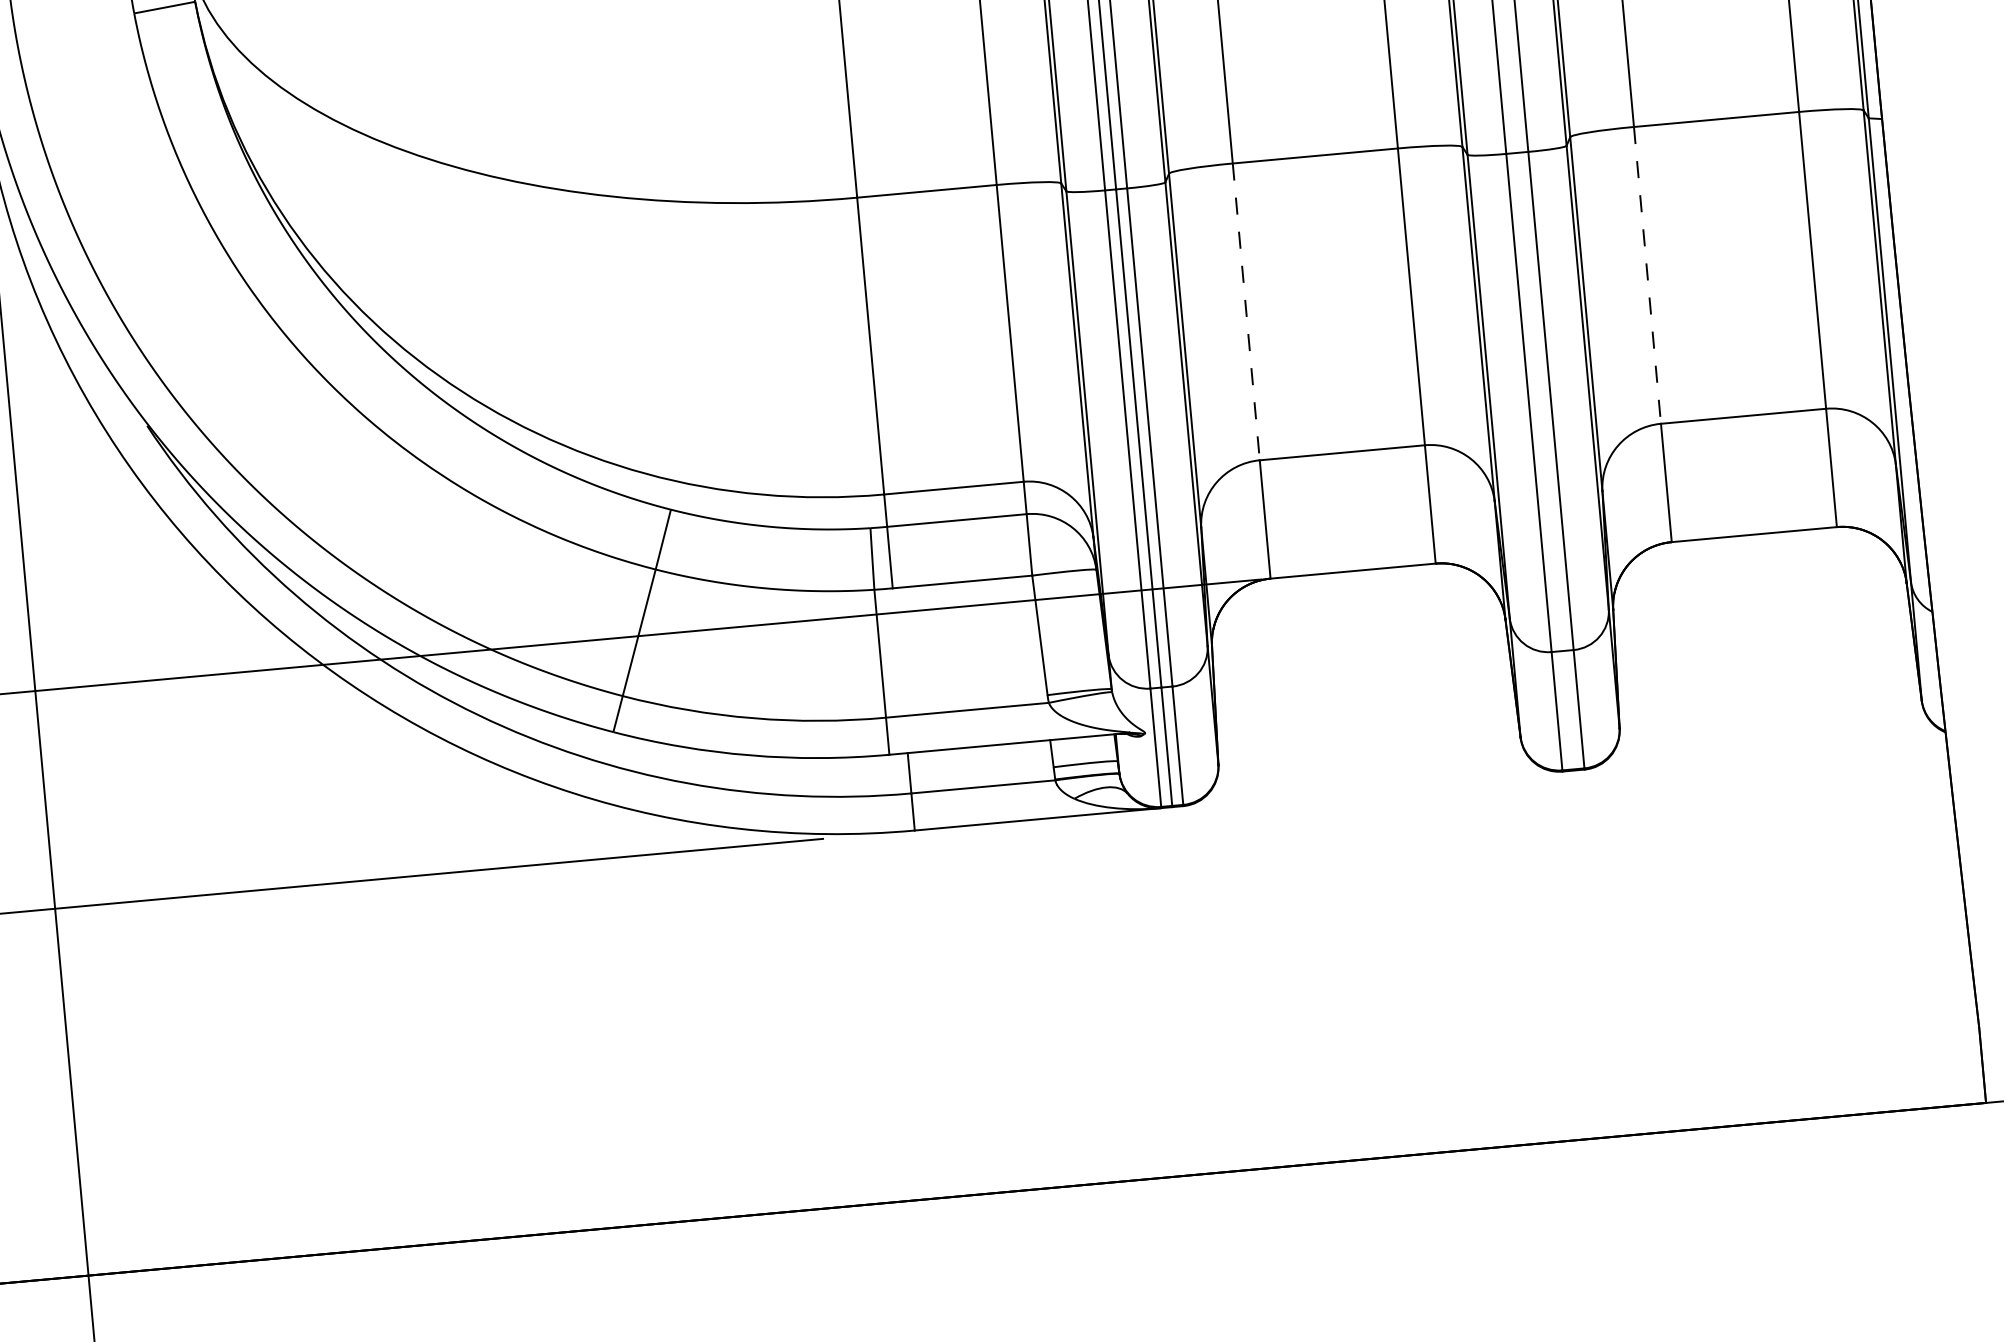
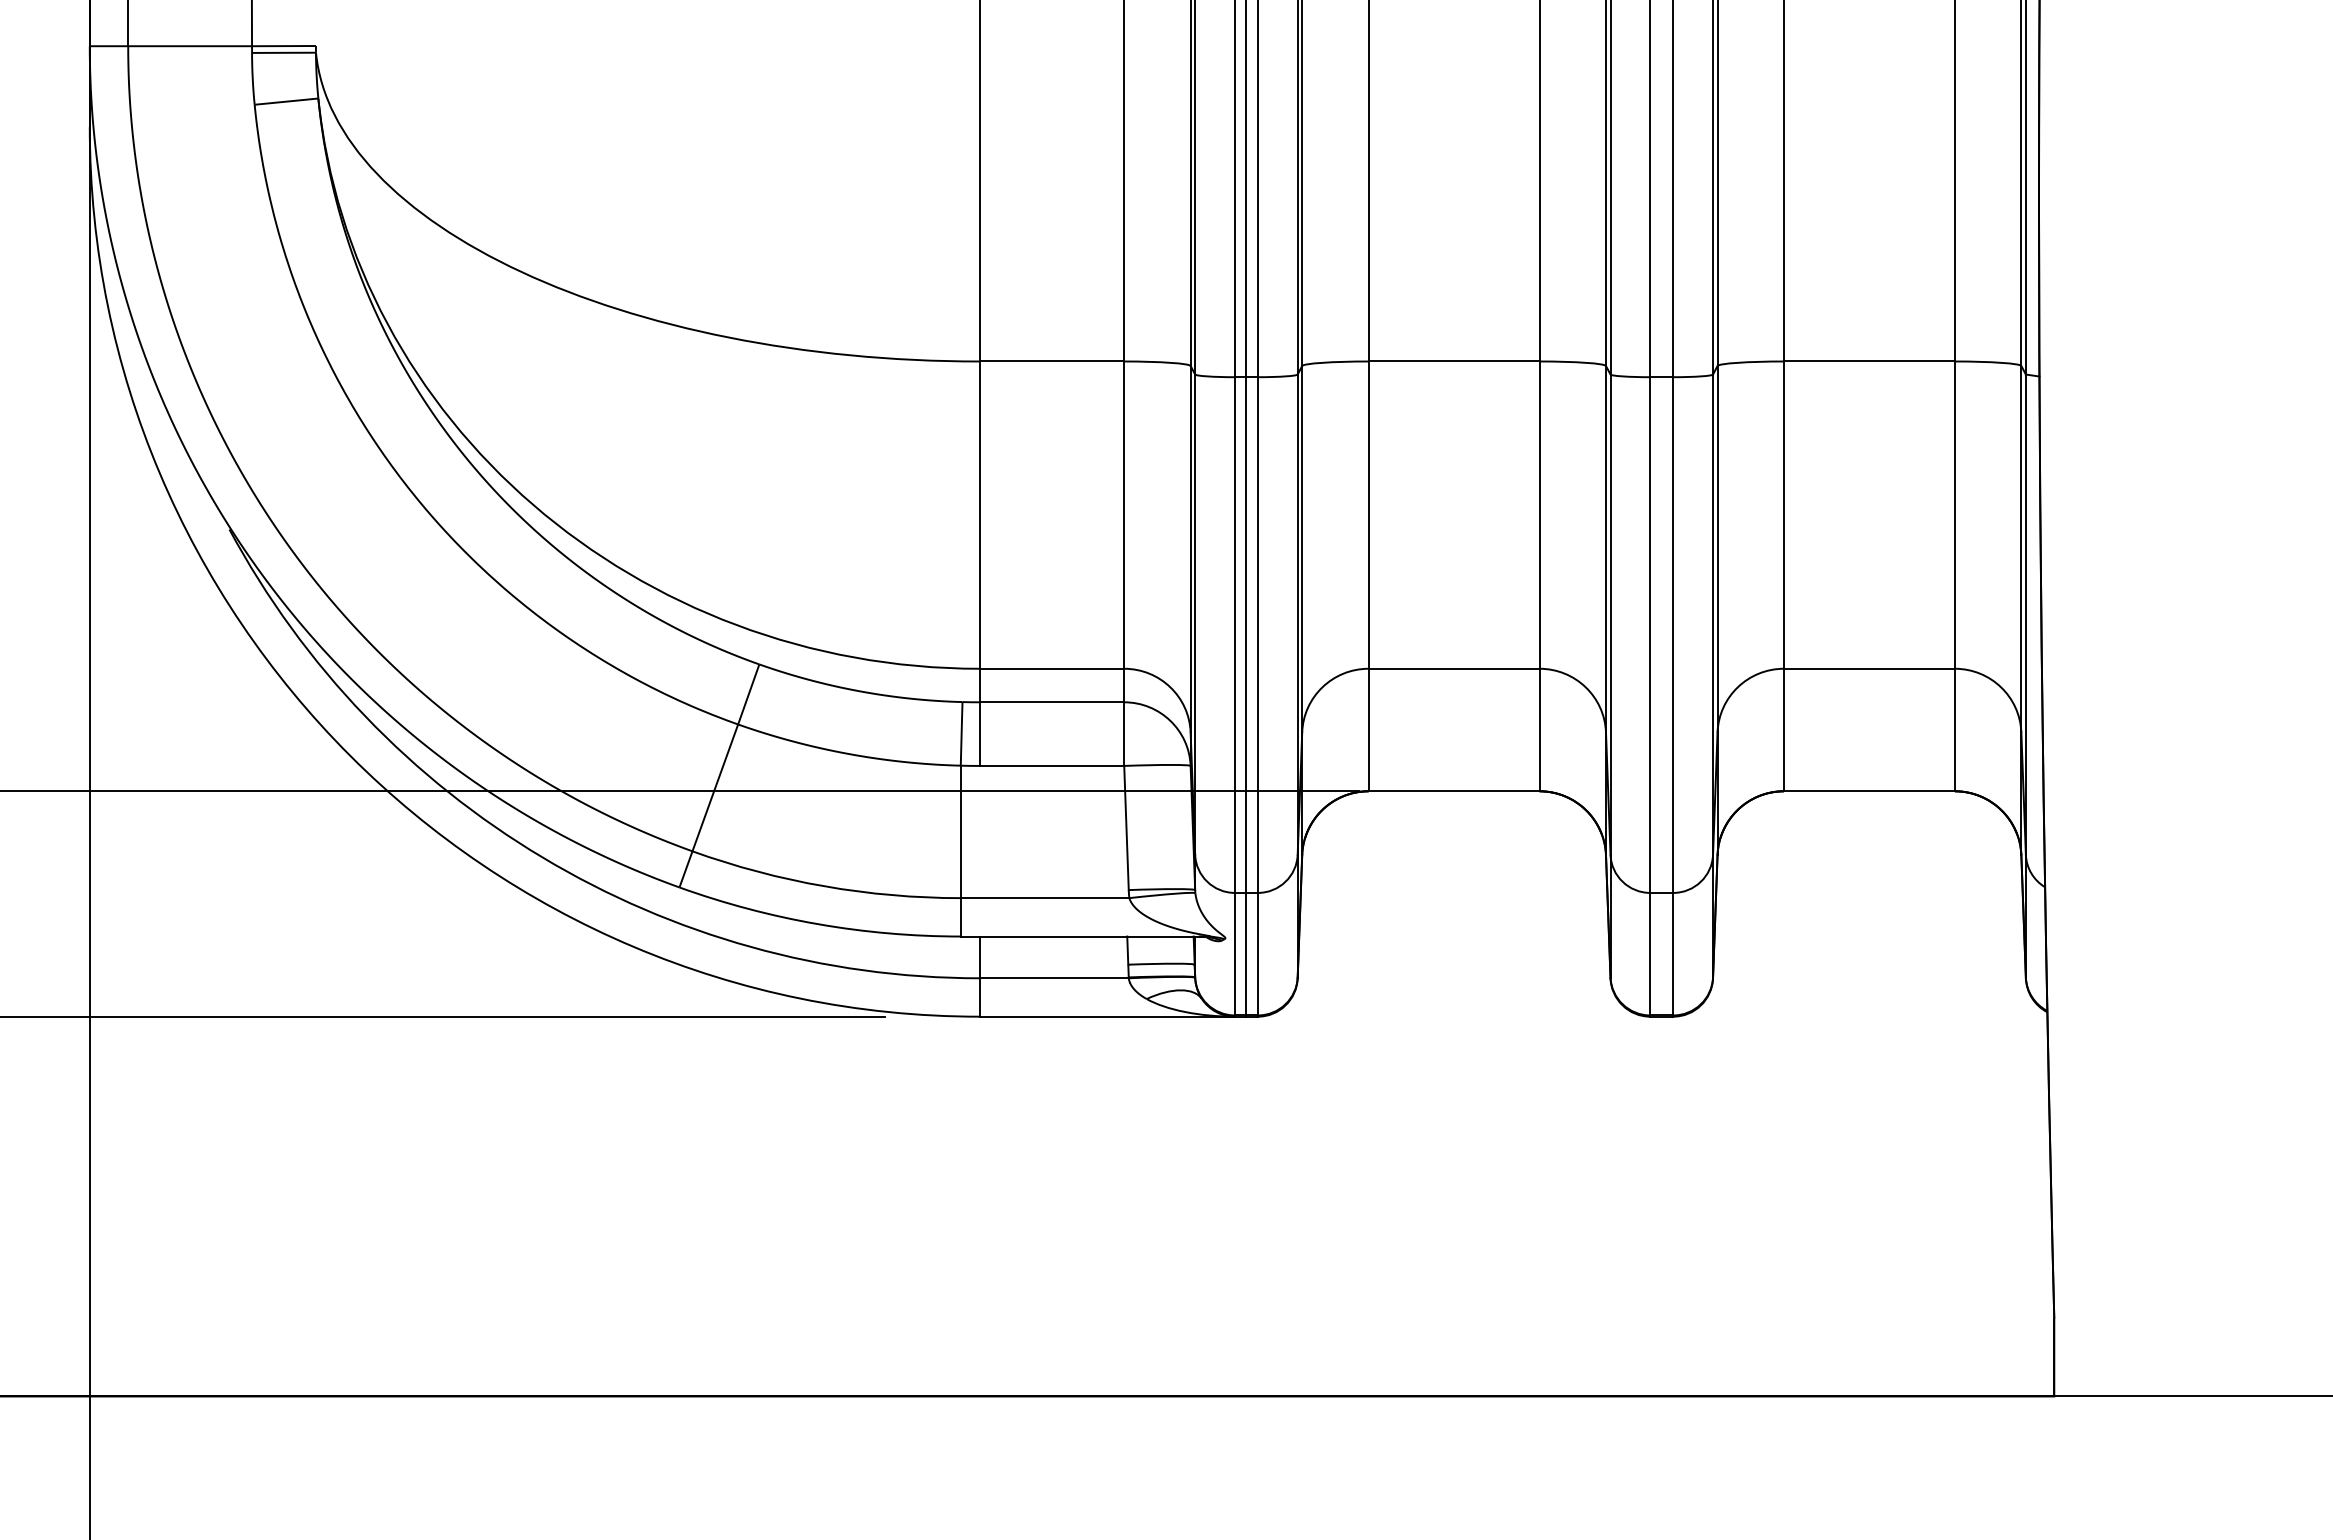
line: (1647, 275) -> (1783, 515), dashed -> solid
line: (1246, 312) -> (1368, 515), dashed -> solid

